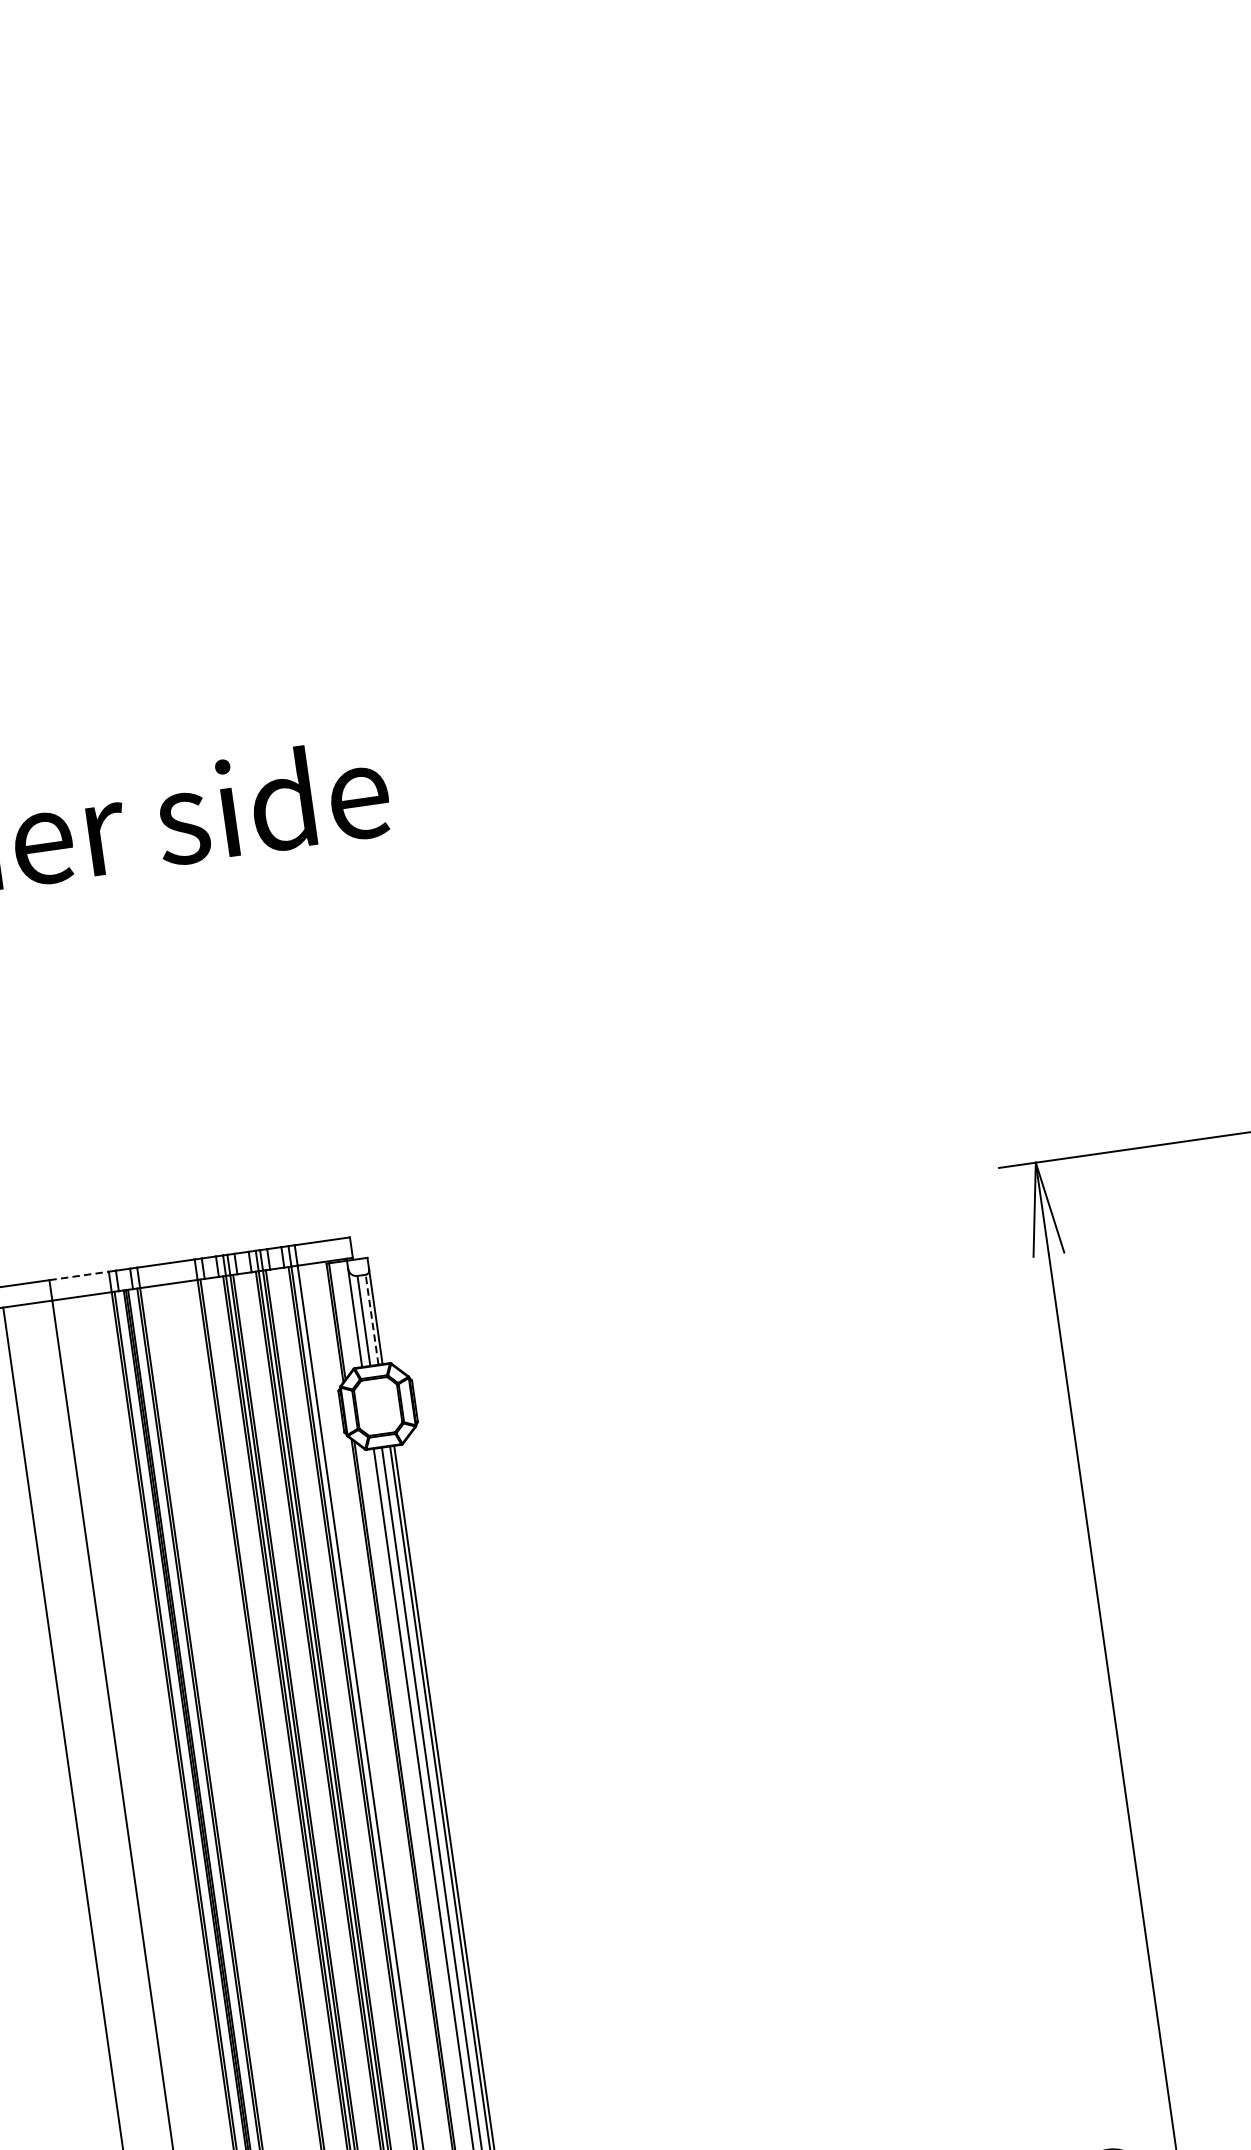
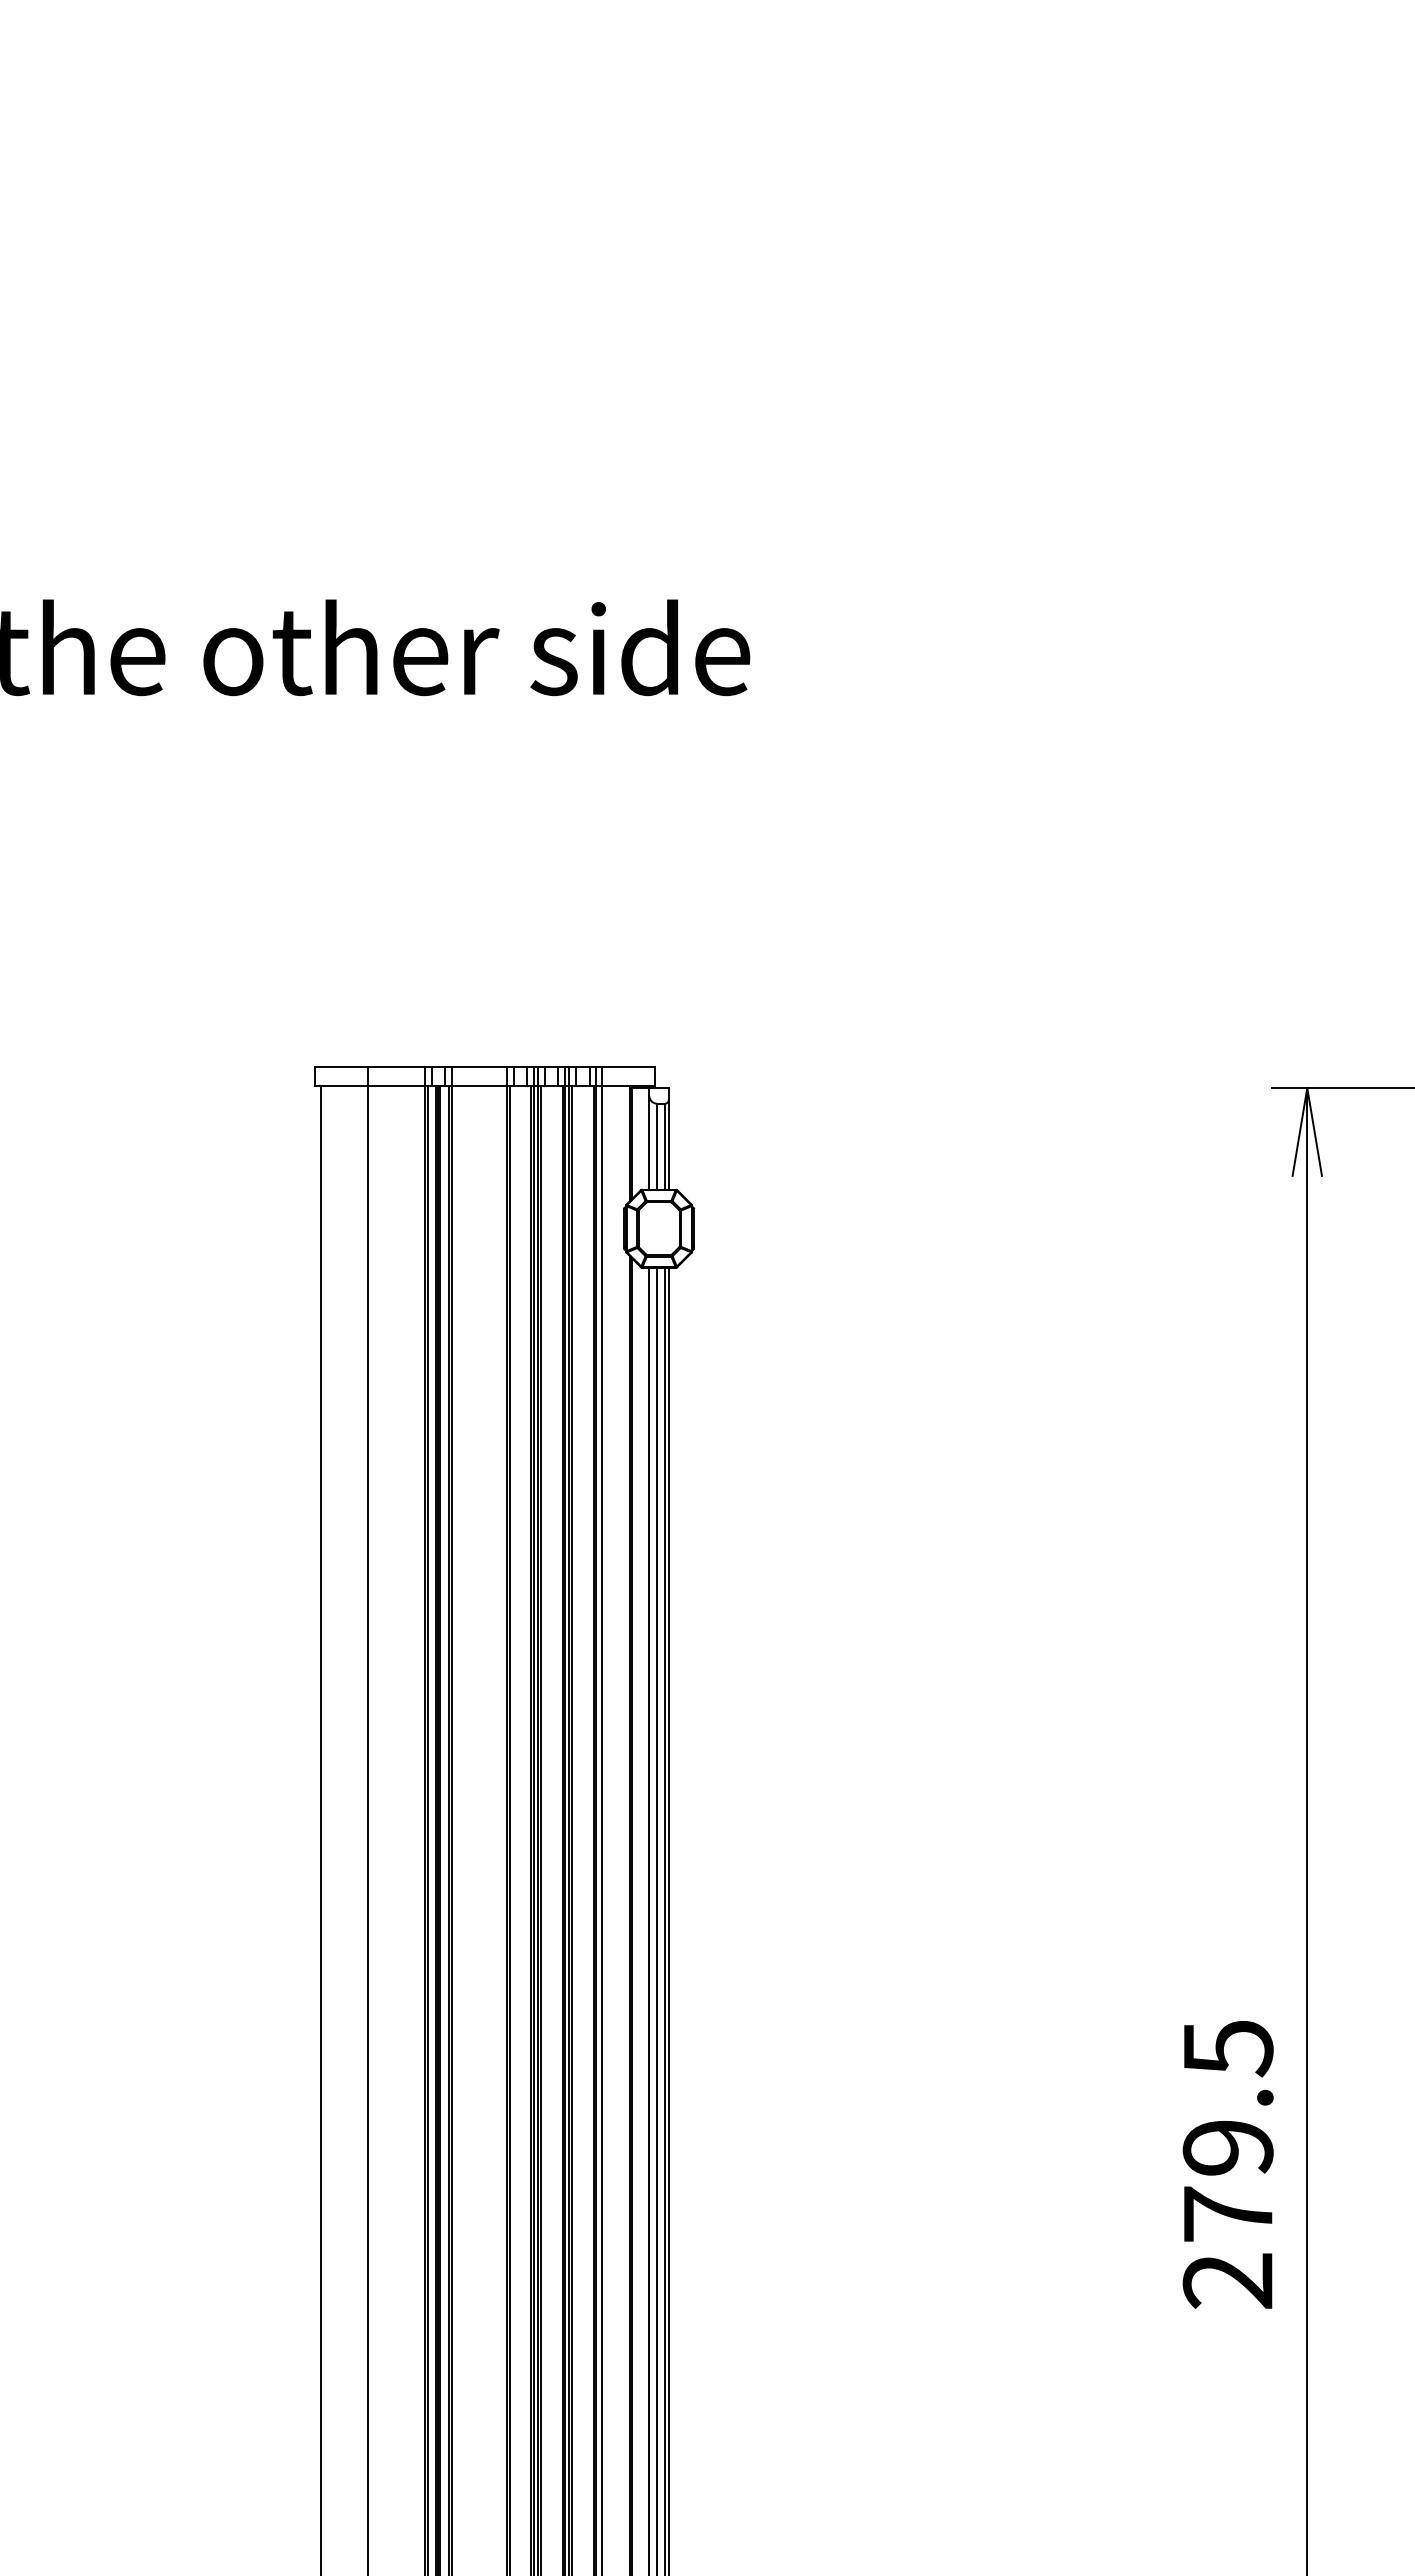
line: (80, 1275) -> (397, 1066), dashed -> solid
line: (371, 1319) -> (664, 1146), dashed -> solid

